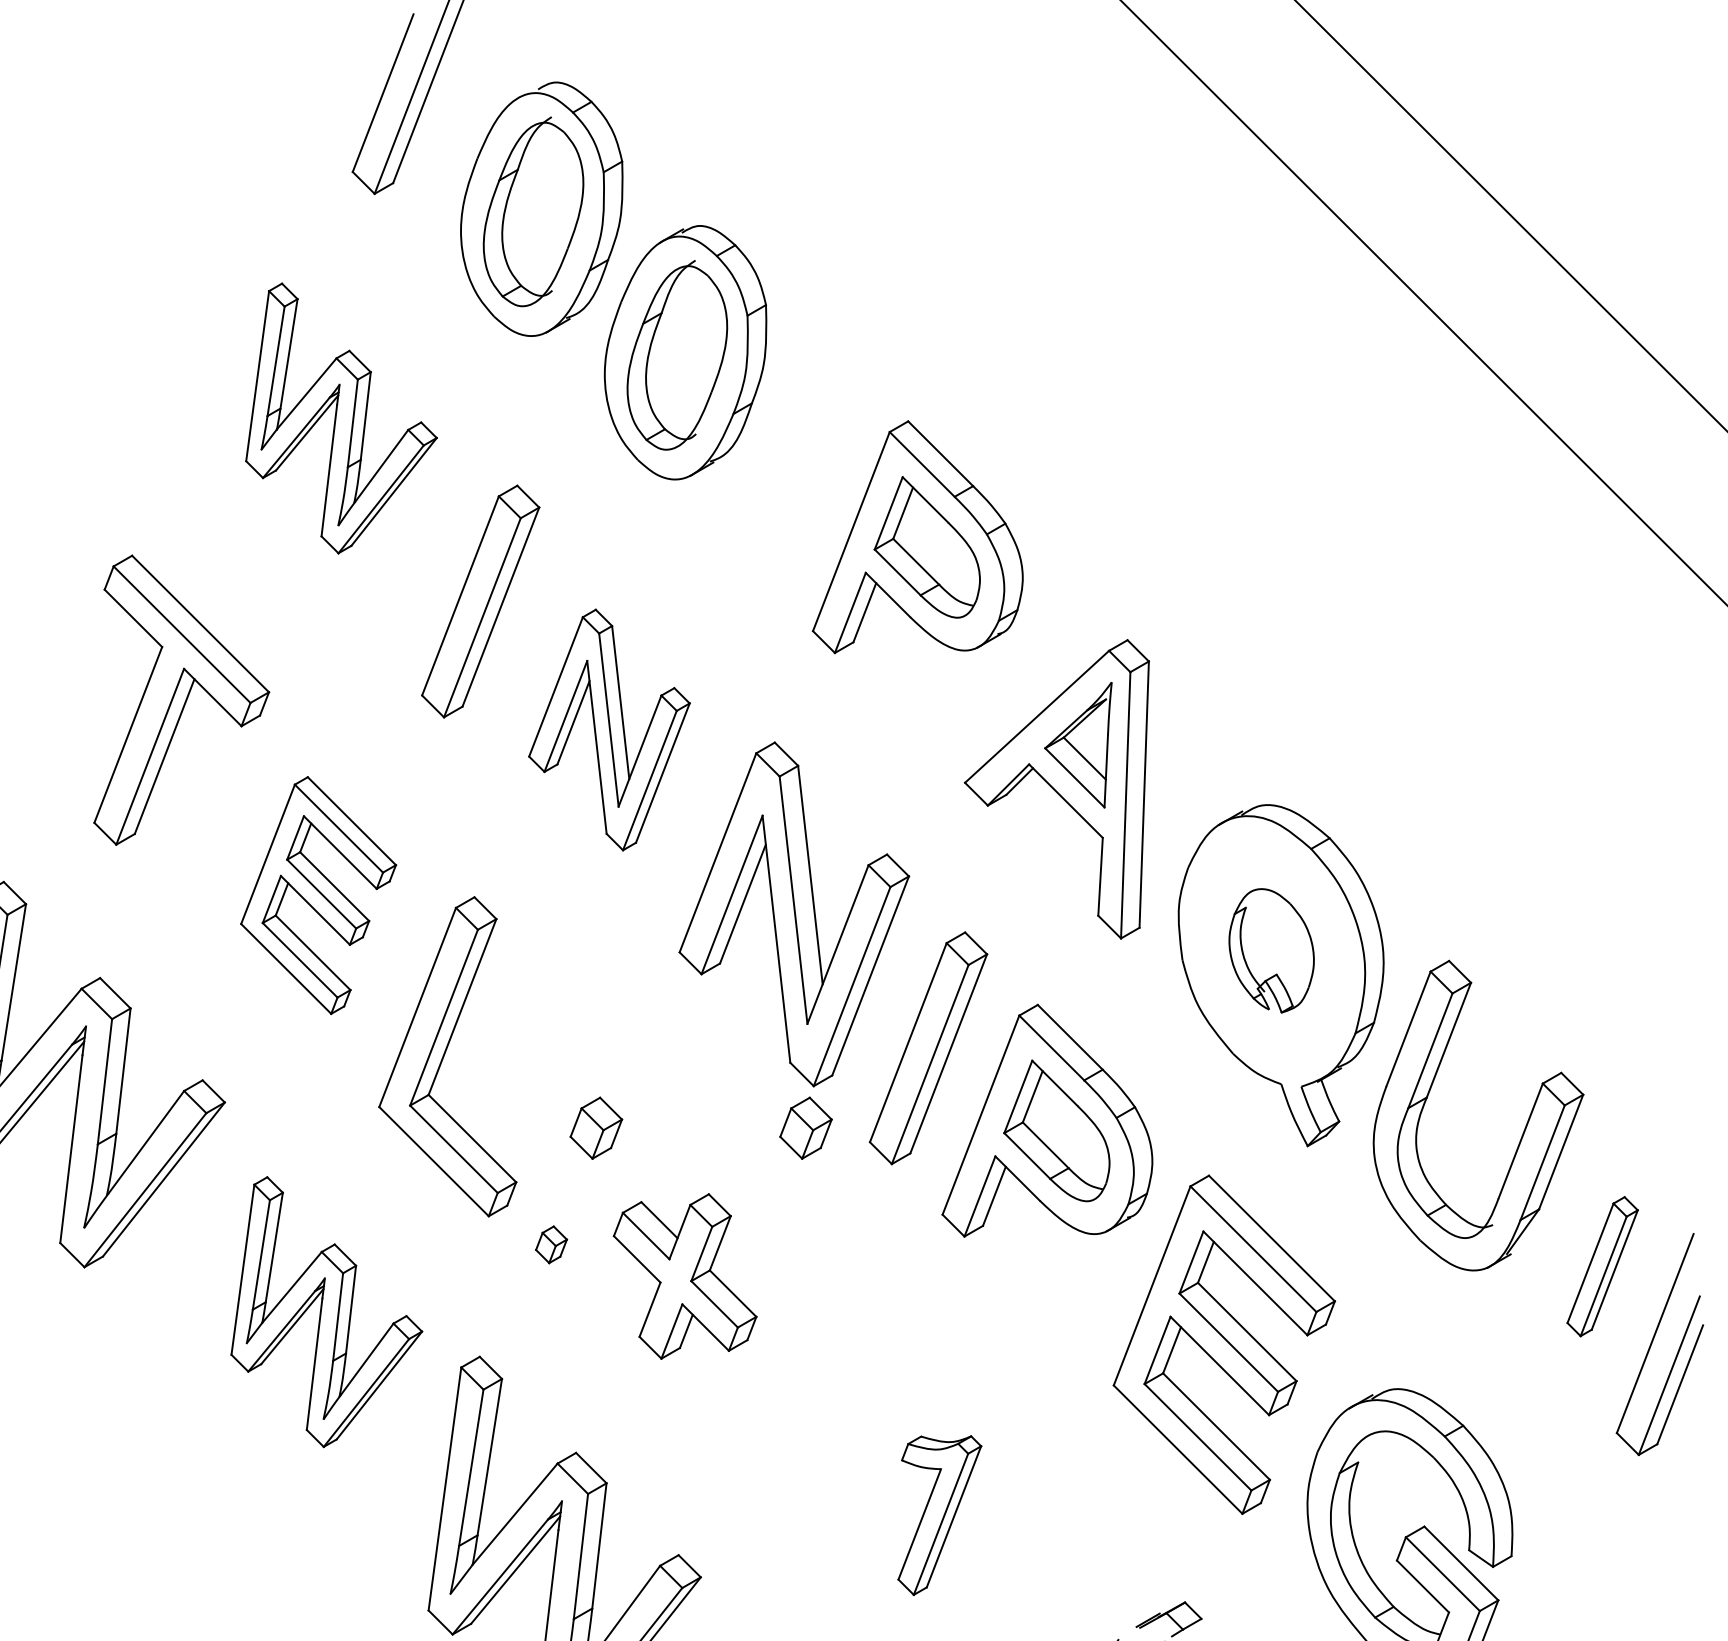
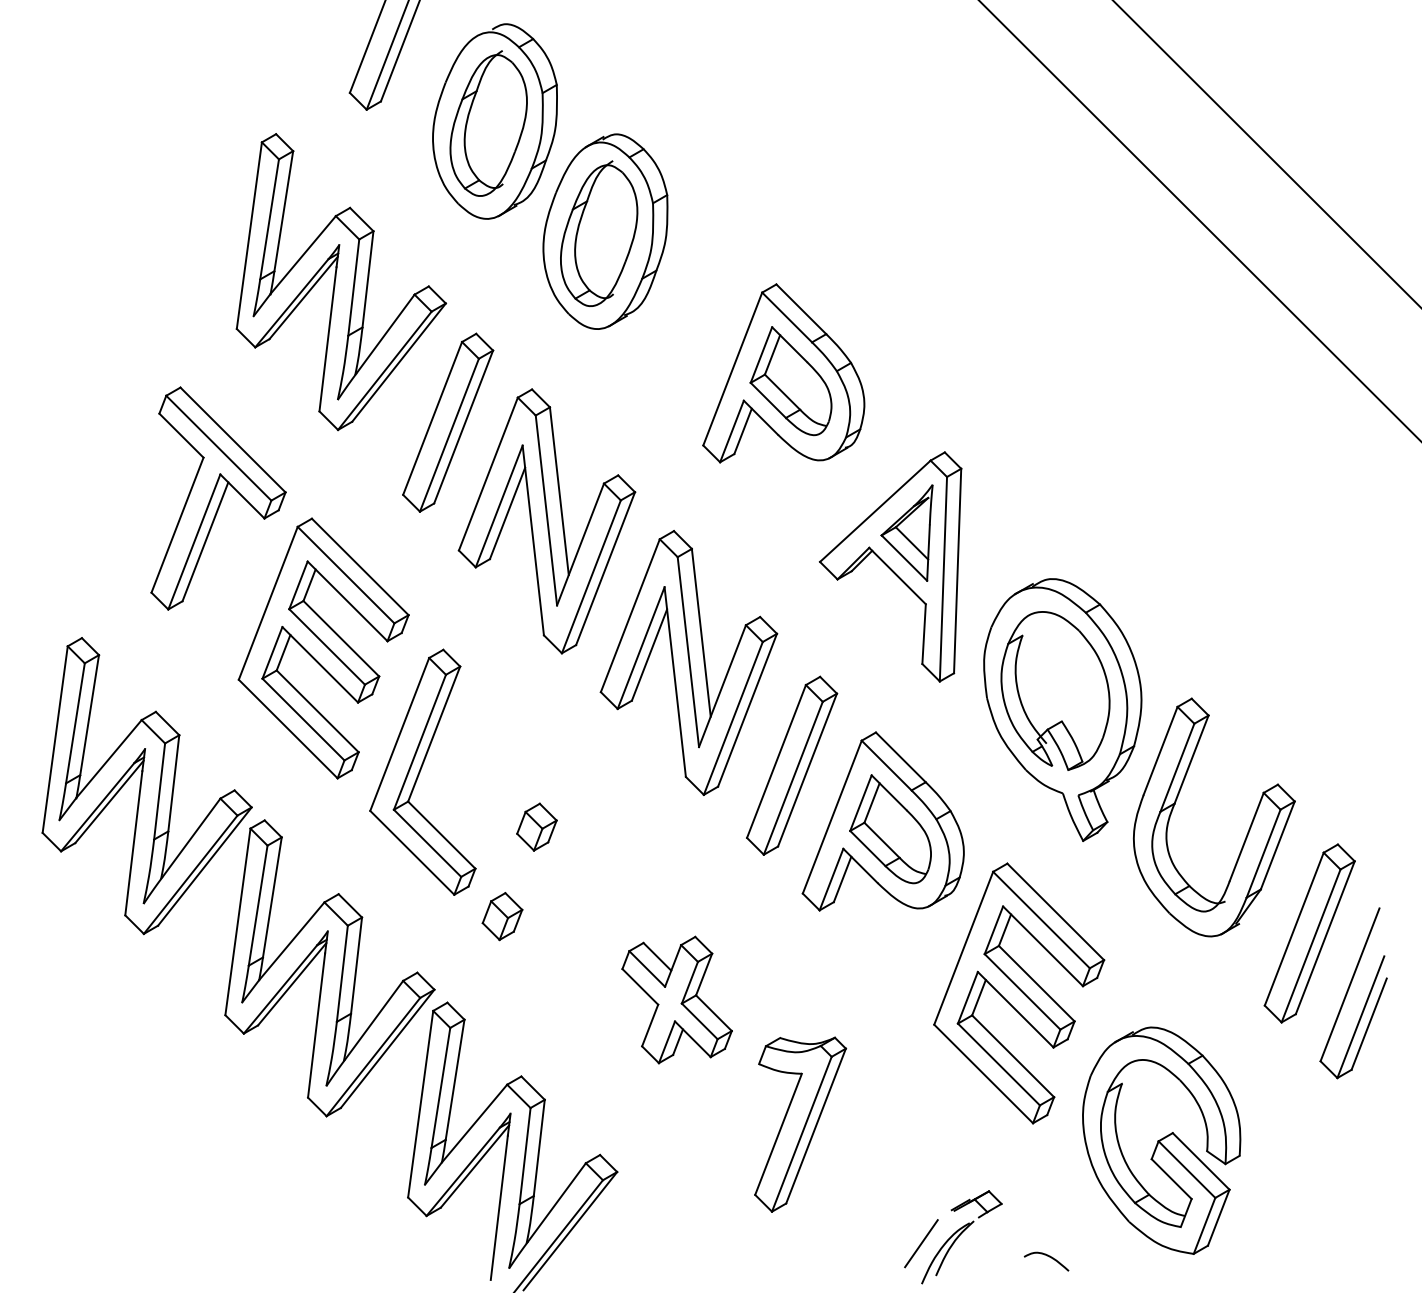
part: (340, 418) -> (340, 282), size x1.43
part: (608, 730) -> (546, 521), size x1.43
part: (318, 895) -> (323, 648), size x1.43
part: (1271, 950) -> (1055, 690), size x1.67
part: (805, 1127) -> (697, 826), removed
part: (551, 1244) -> (502, 916), size x1.67
part: (1602, 1266) -> (1309, 933), size x1.67
part: (684, 1275) -> (676, 999), moved
part: (326, 1312) -> (329, 968), size x1.43
part: (939, 1515) -> (800, 1124), size x1.43

